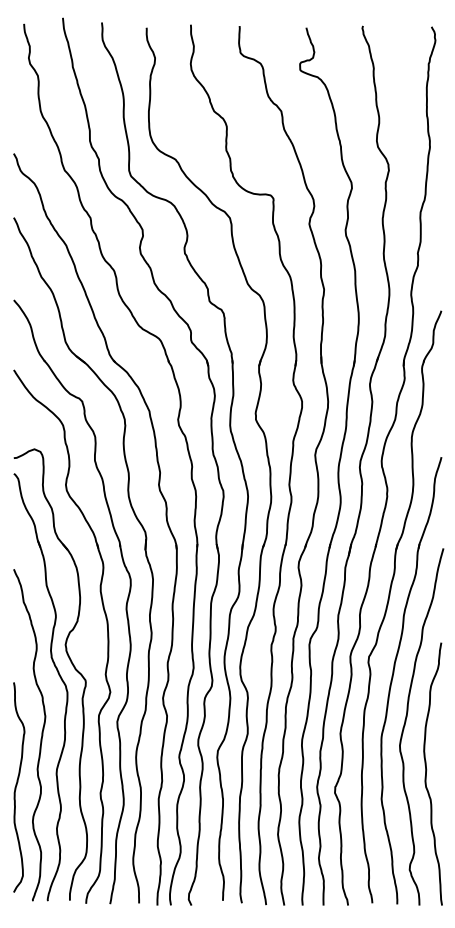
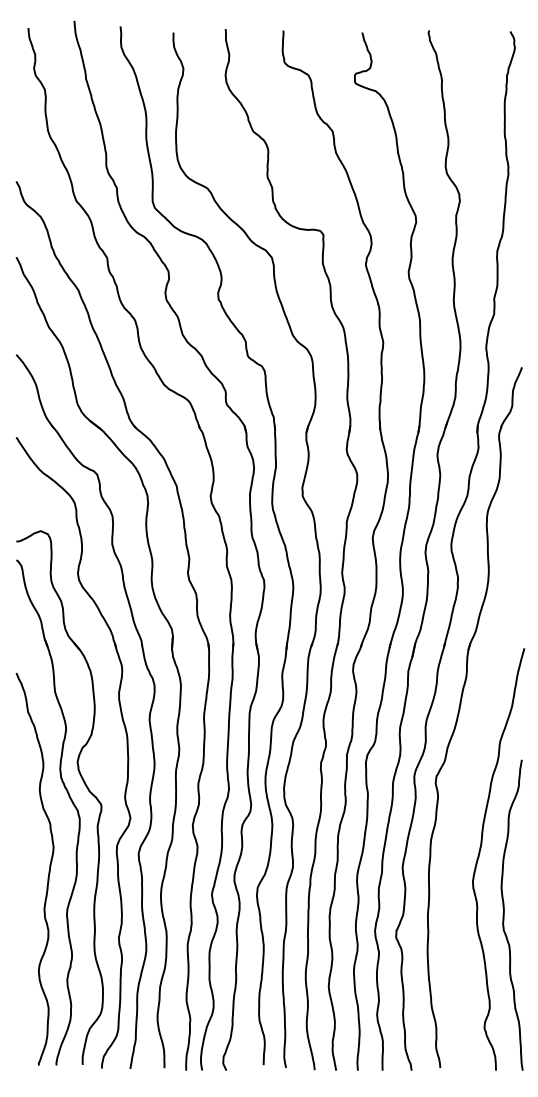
part: (393, 676) -> (465, 799), removed
curve: (17, 785) -> (20, 928), removed

